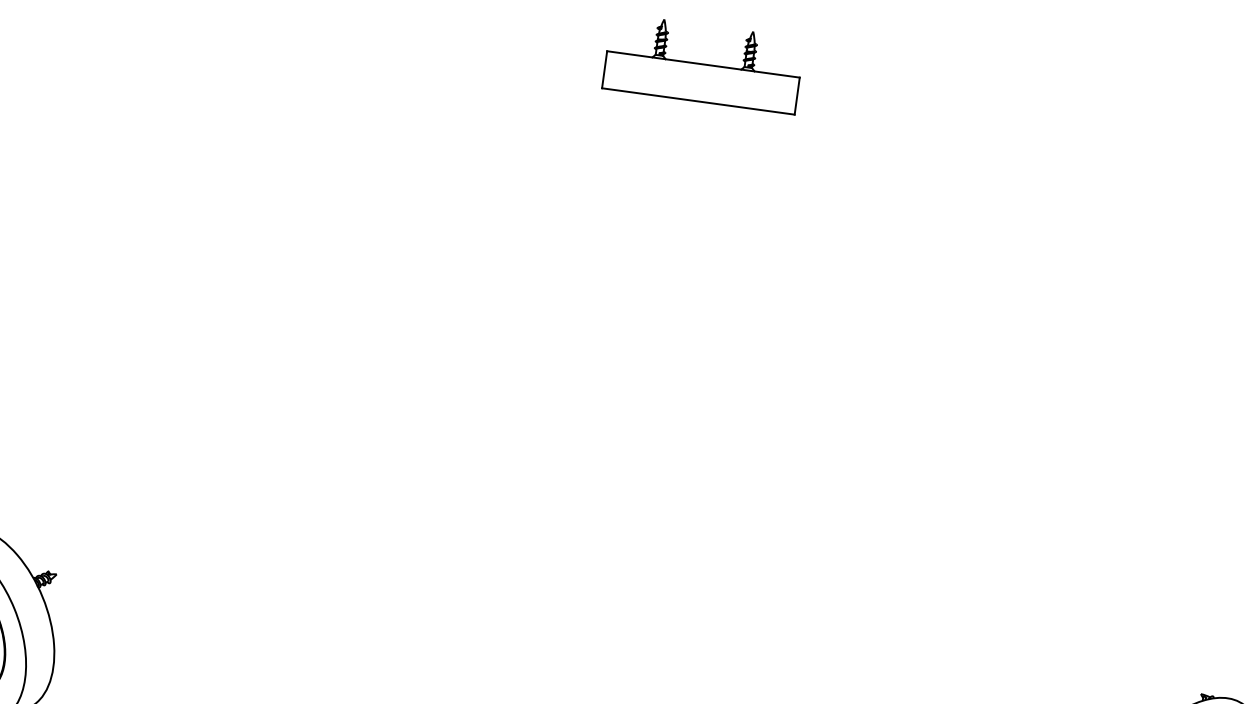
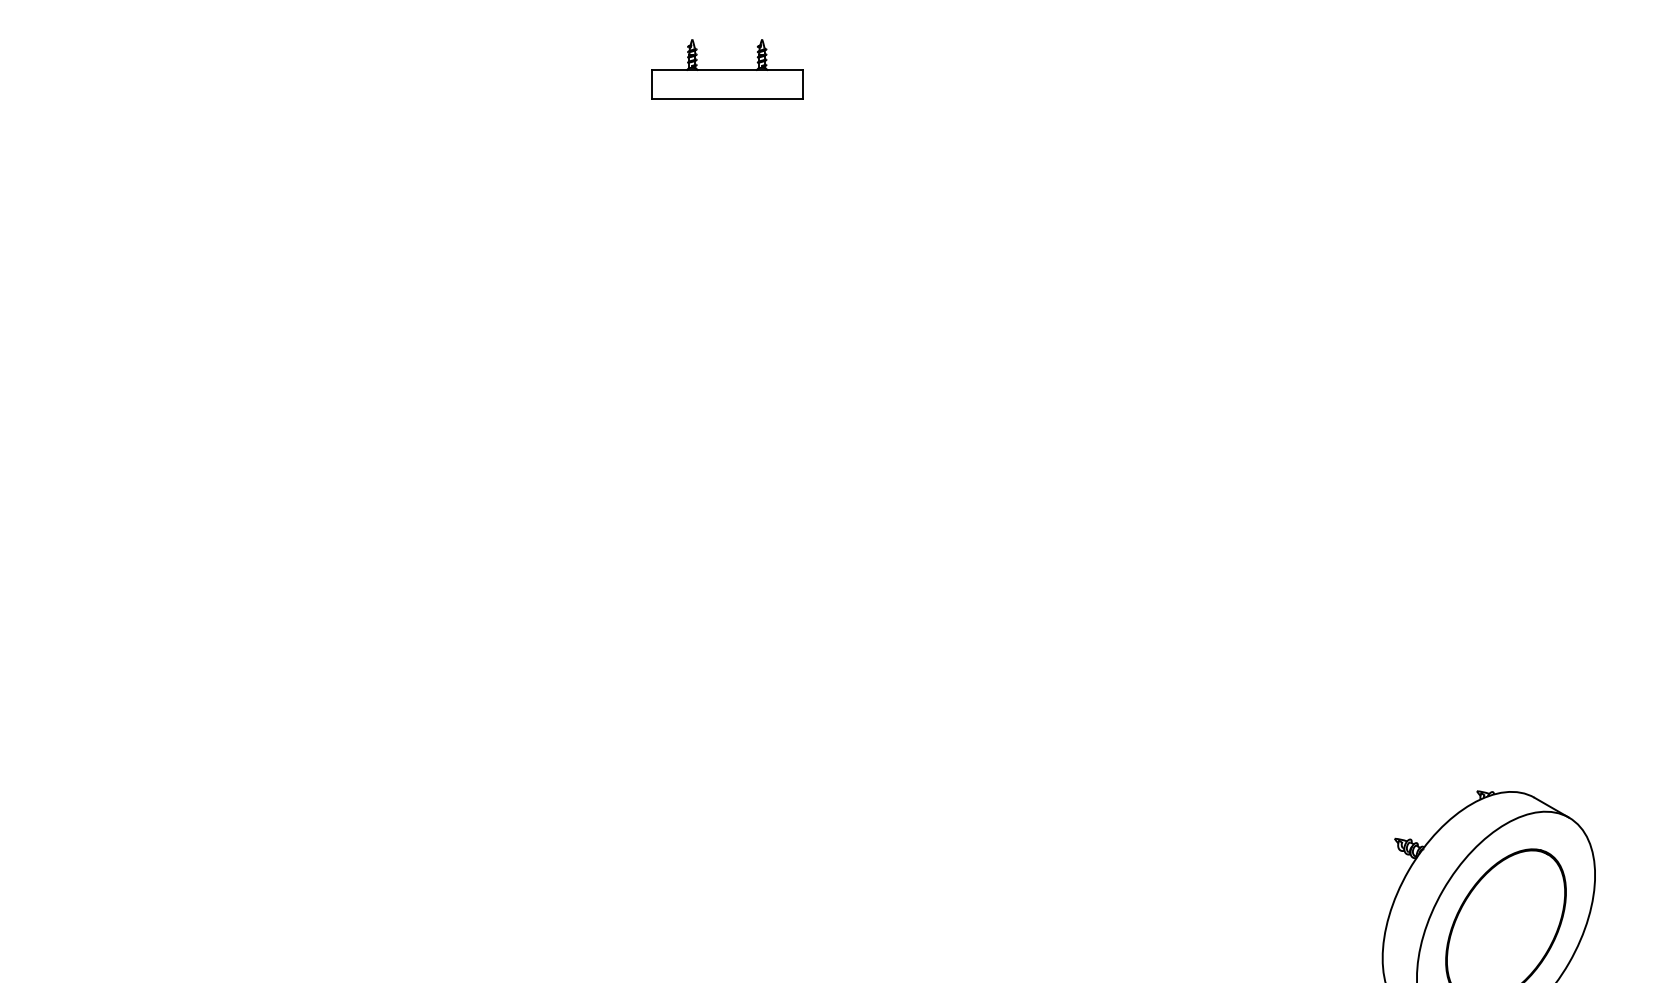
part: (702, 63) -> (726, 69), size x0.6

